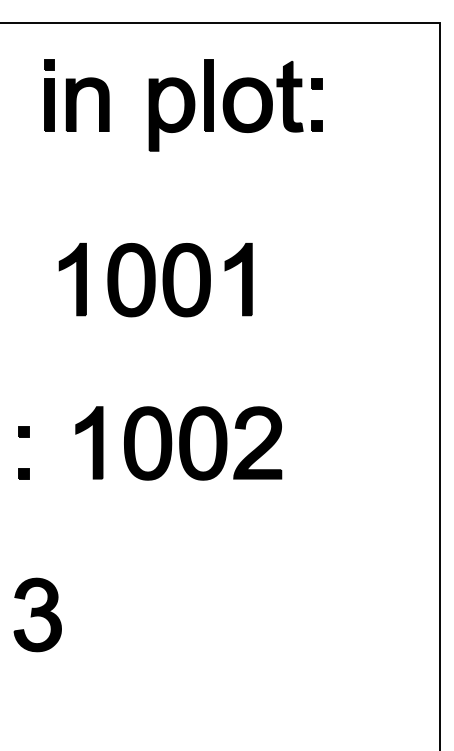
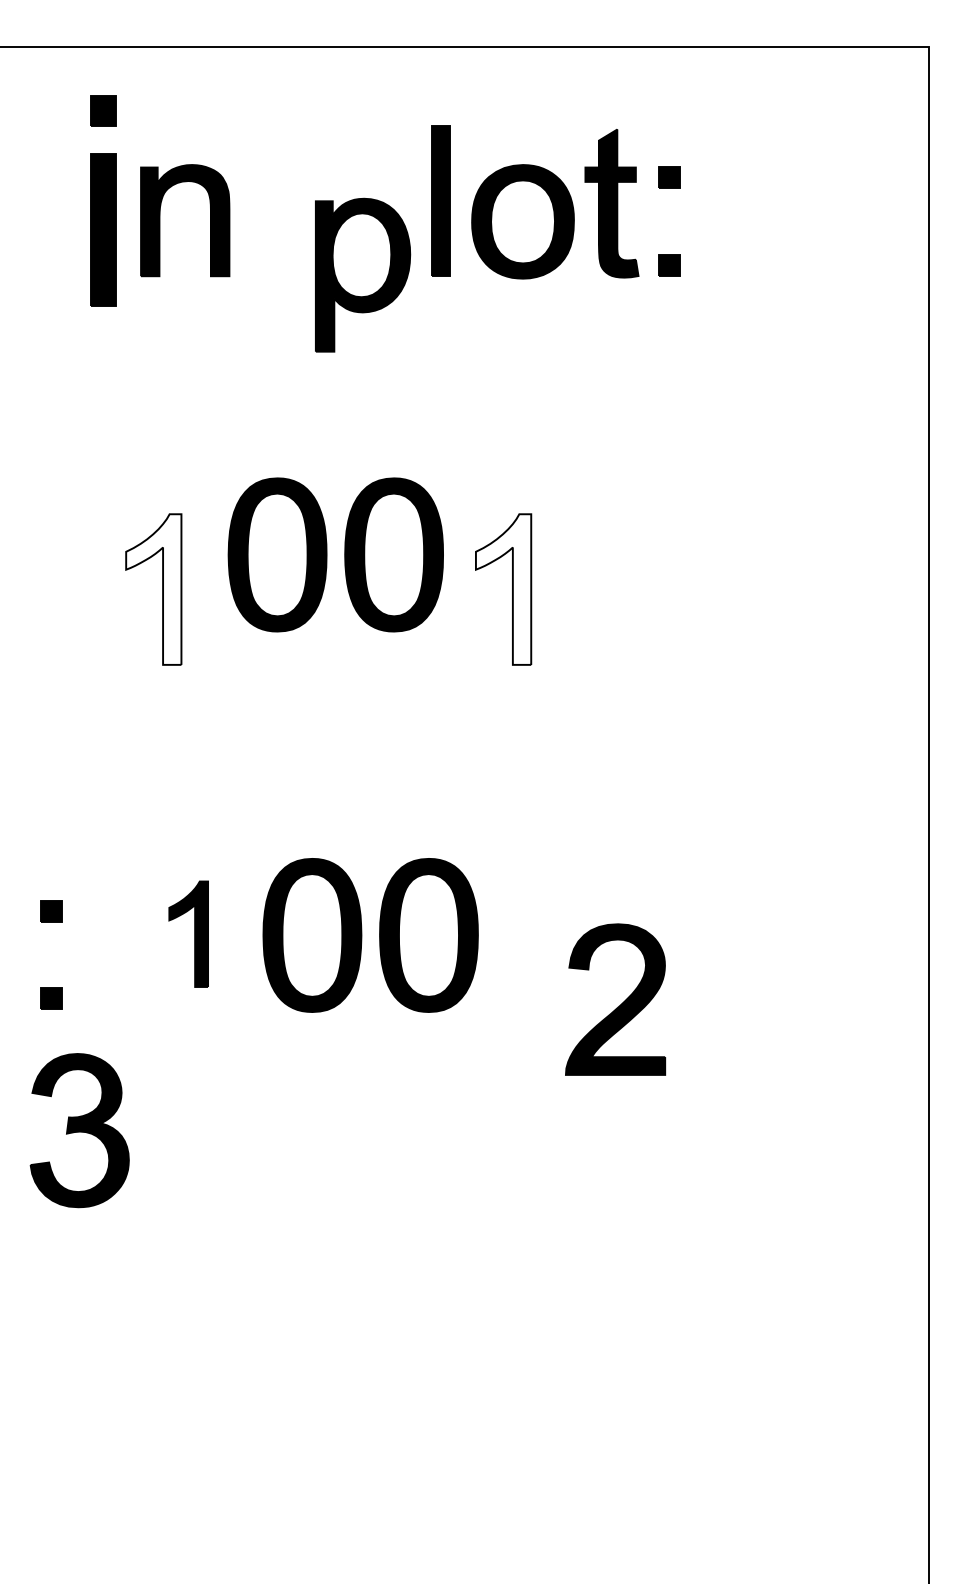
part: (49, 95) -> (104, 201), size x1.4
part: (171, 114) -> (361, 275), moved
fill: (72, 279) -> (153, 589), removed
fill: (238, 279) -> (503, 589), removed
part: (158, 280) -> (334, 555), moved
part: (89, 442) -> (188, 933), size x0.7
part: (257, 442) -> (615, 998), moved
part: (37, 614) -> (79, 1129), moved

